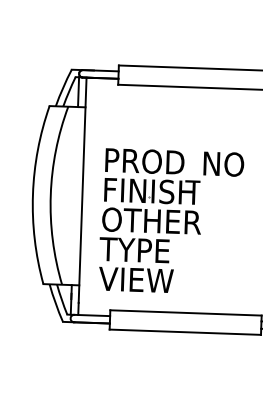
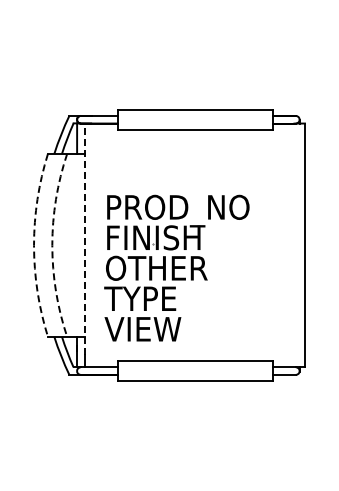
line: (82, 190) -> (84, 239), solid -> dashed
arc: (33, 194) -> (34, 245), solid -> dashed
arc: (50, 195) -> (52, 245), solid -> dashed

